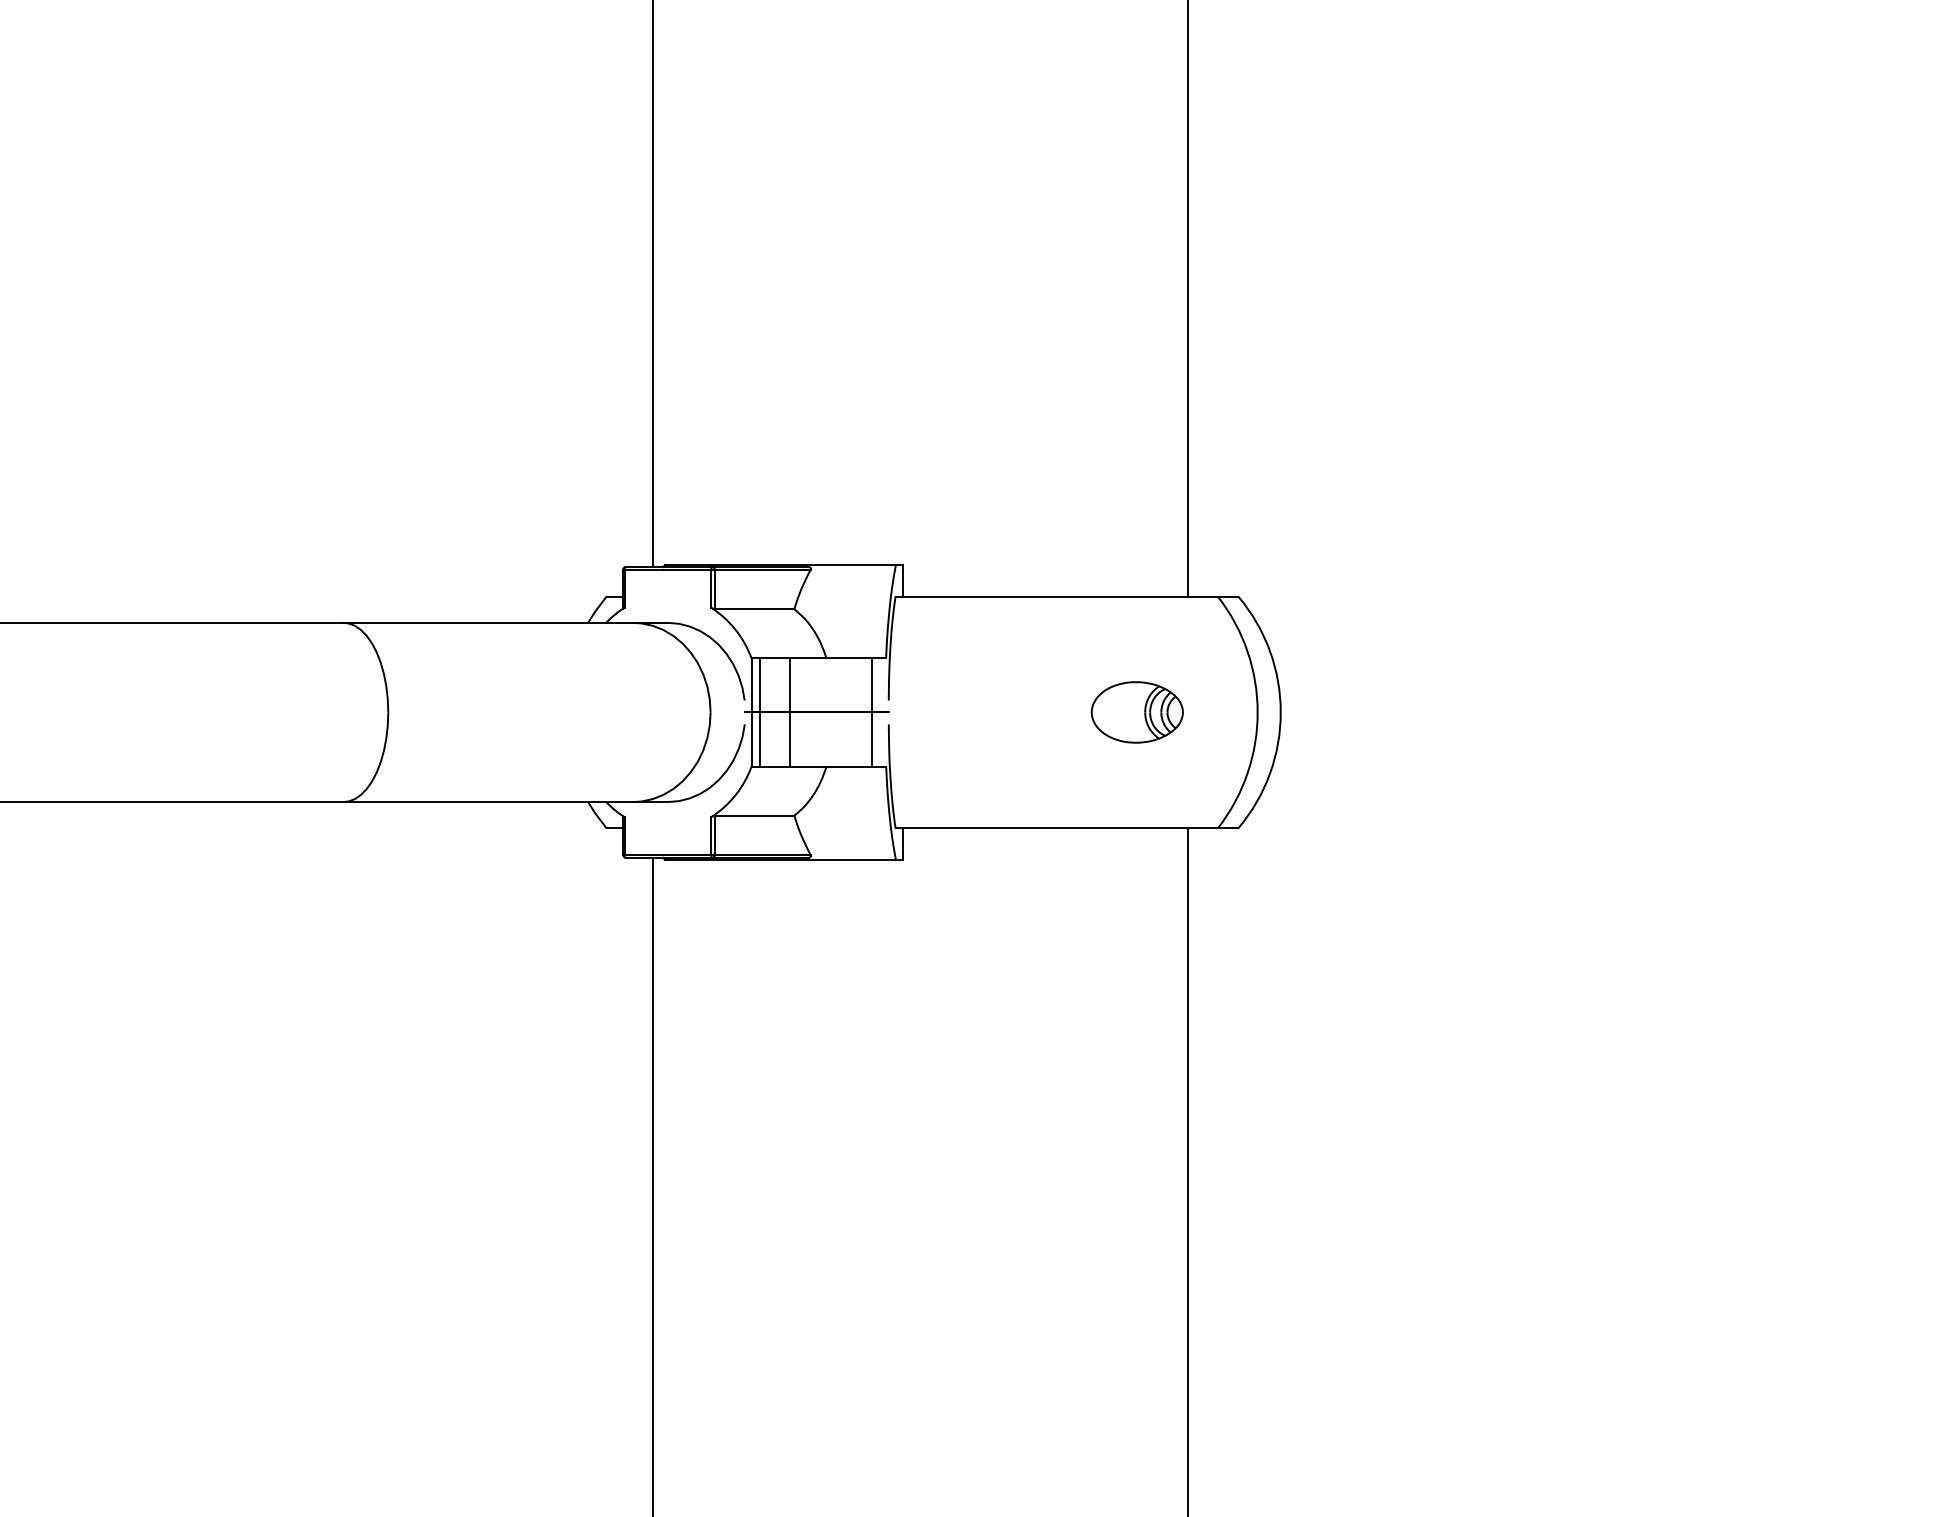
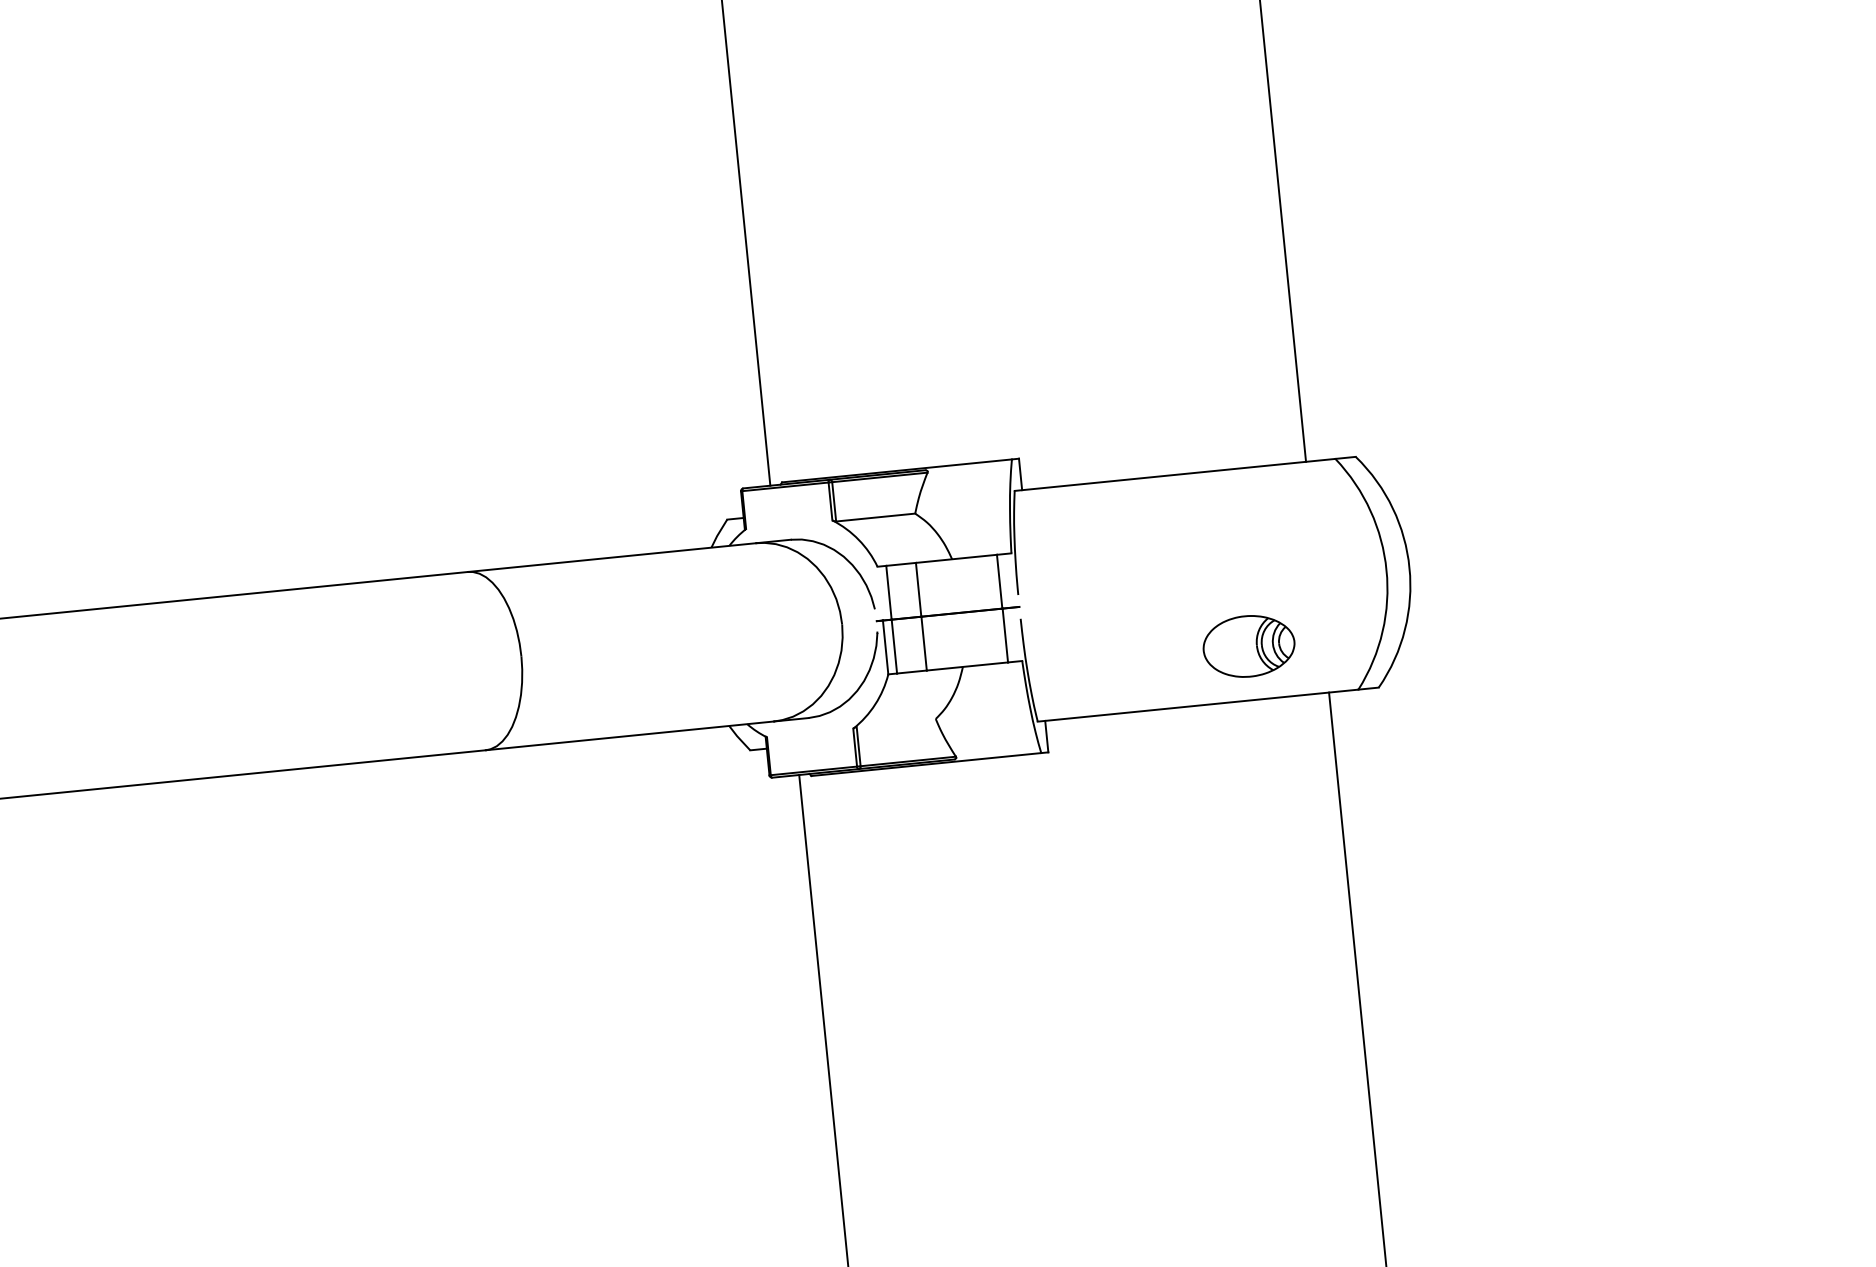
line: (751, 685) -> (880, 593), removed
part: (1136, 712) -> (1248, 646), moved
line: (754, 815) -> (896, 722), removed

